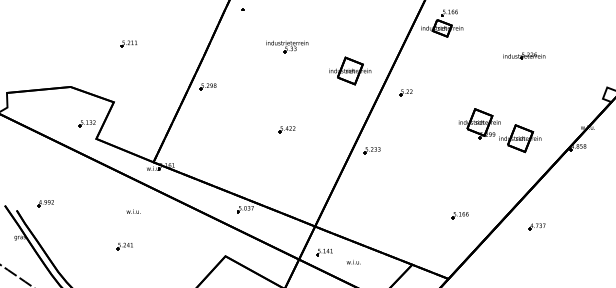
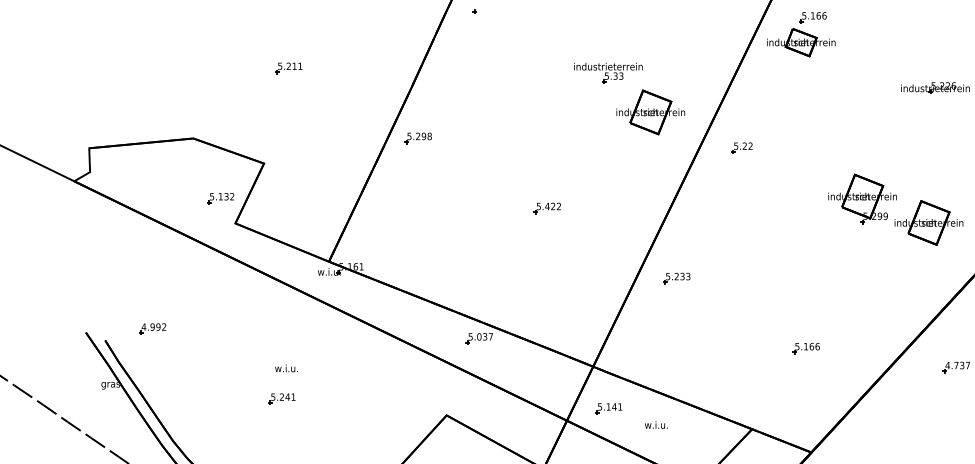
part: (287, 46) -> (608, 72), moved
part: (371, 150) -> (675, 278), moved
text: (133, 211) -> (286, 368), moved
part: (459, 215) -> (804, 348), moved

